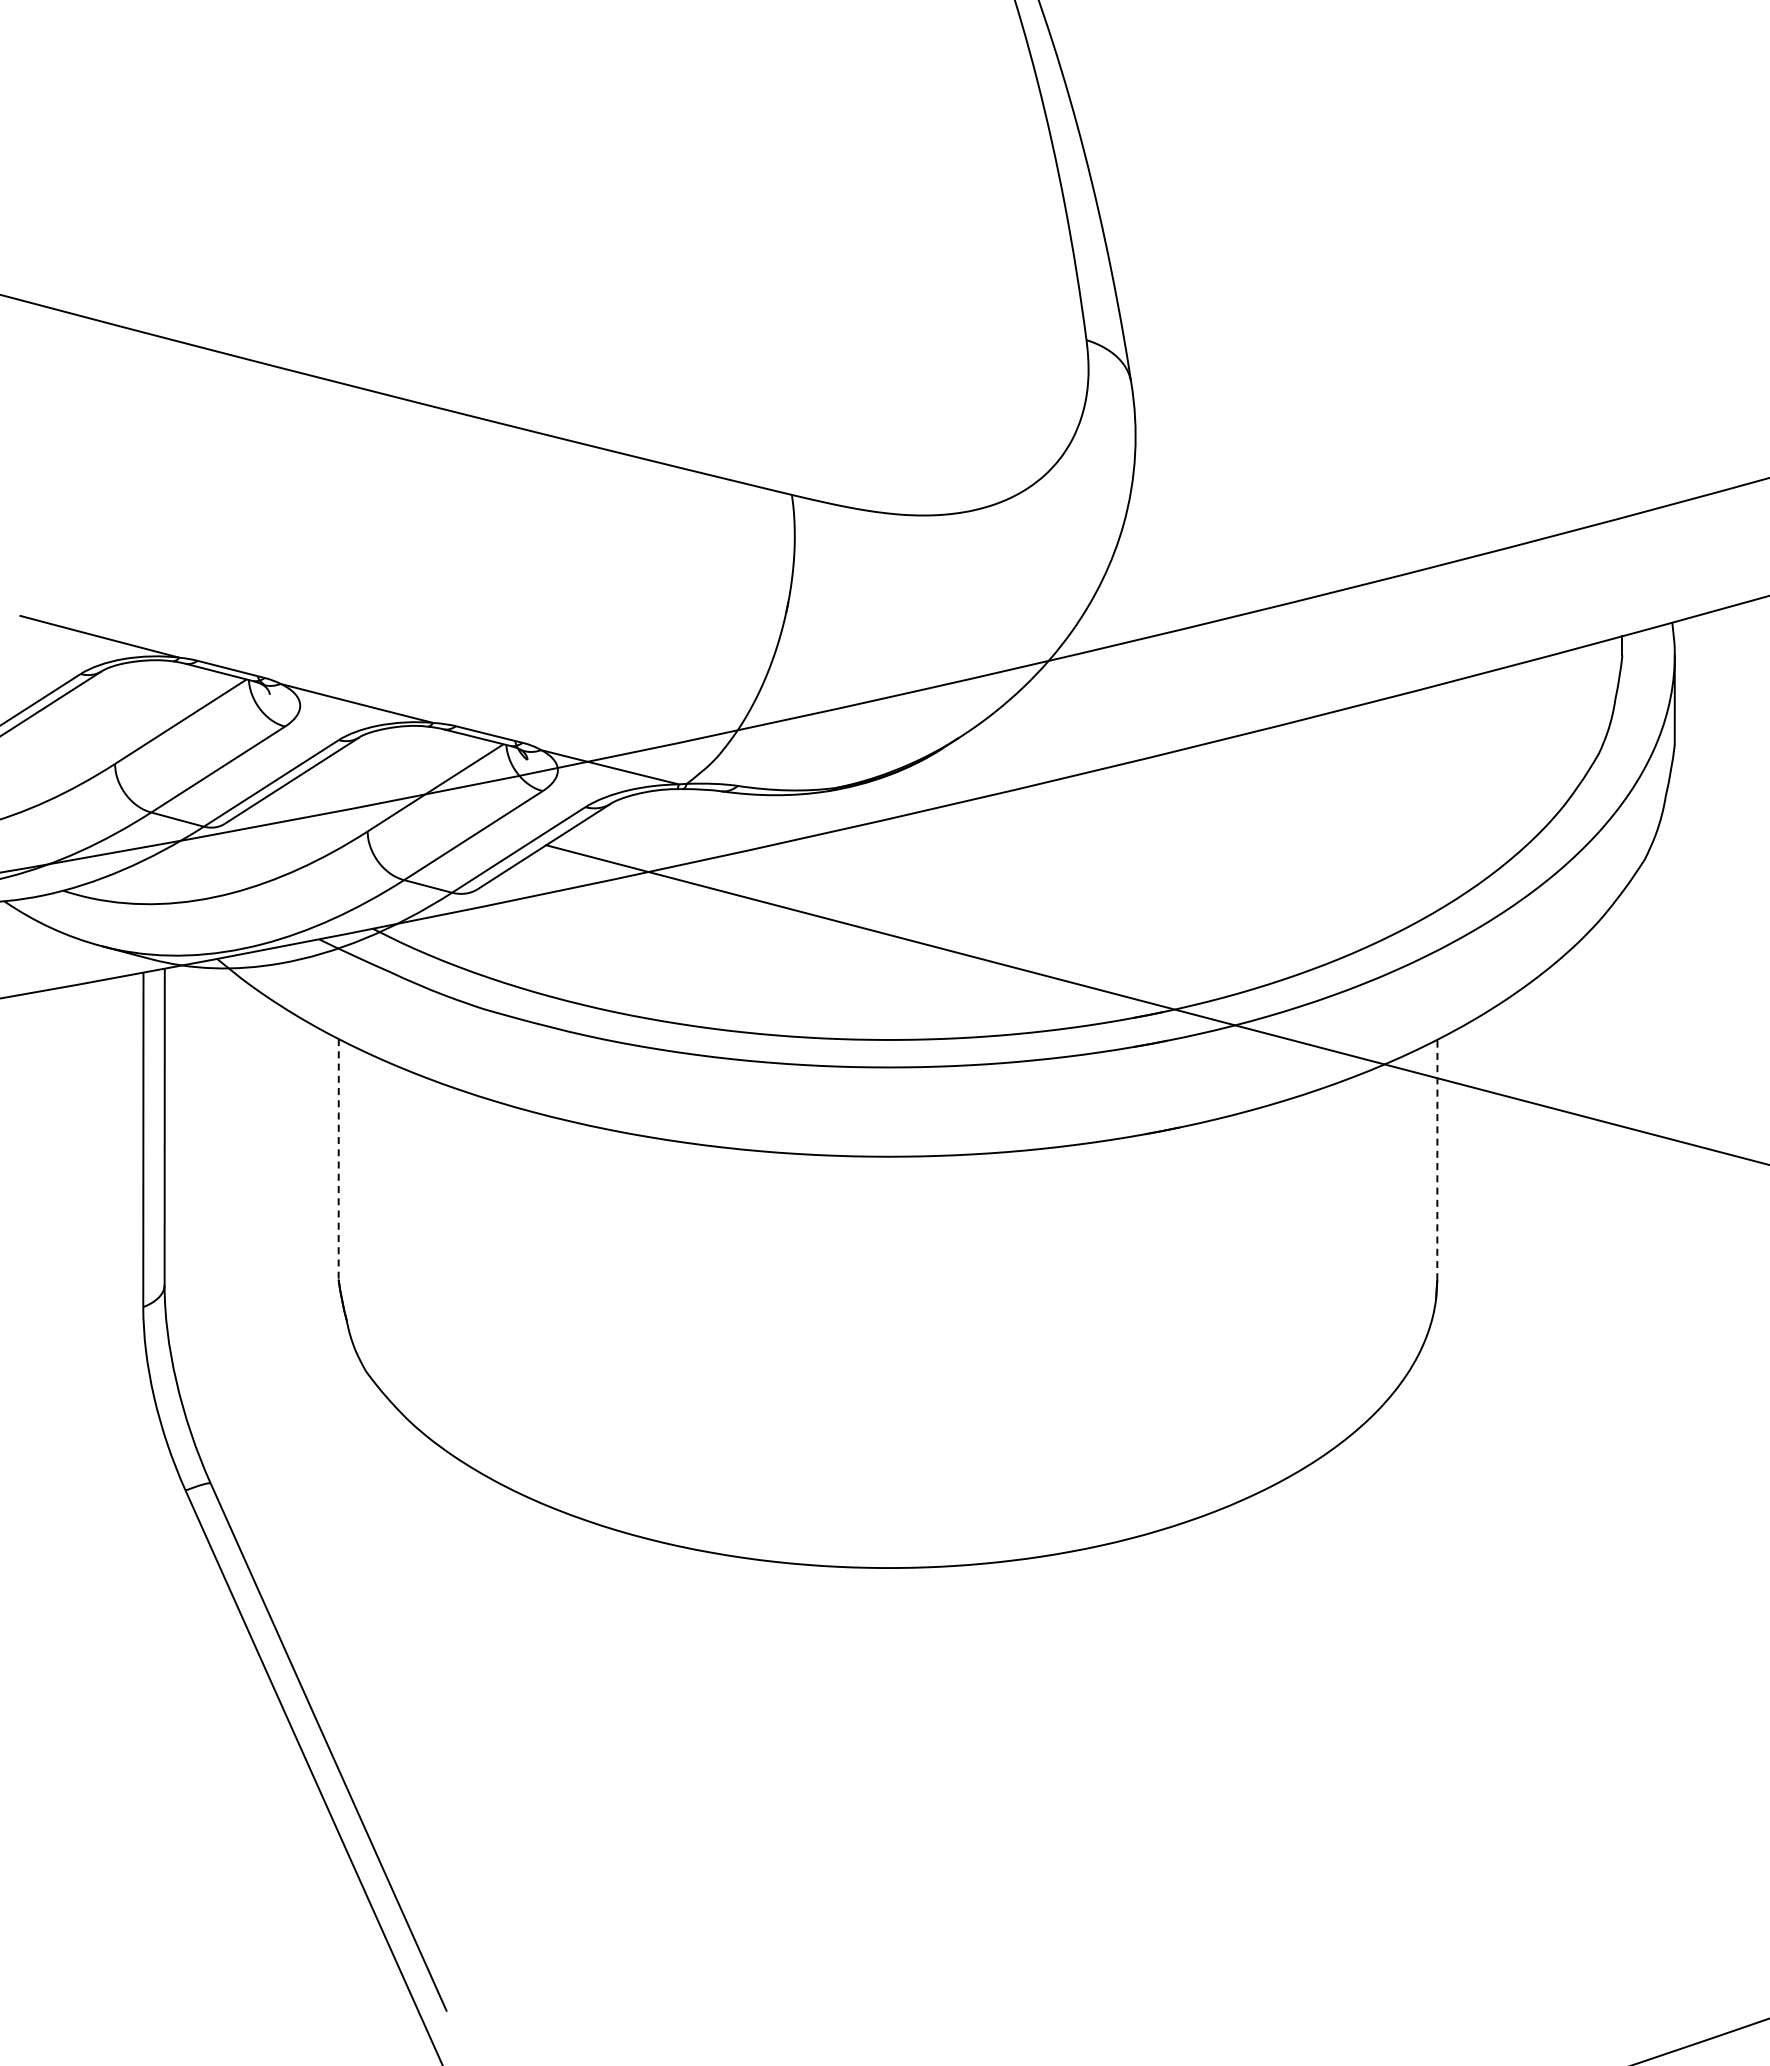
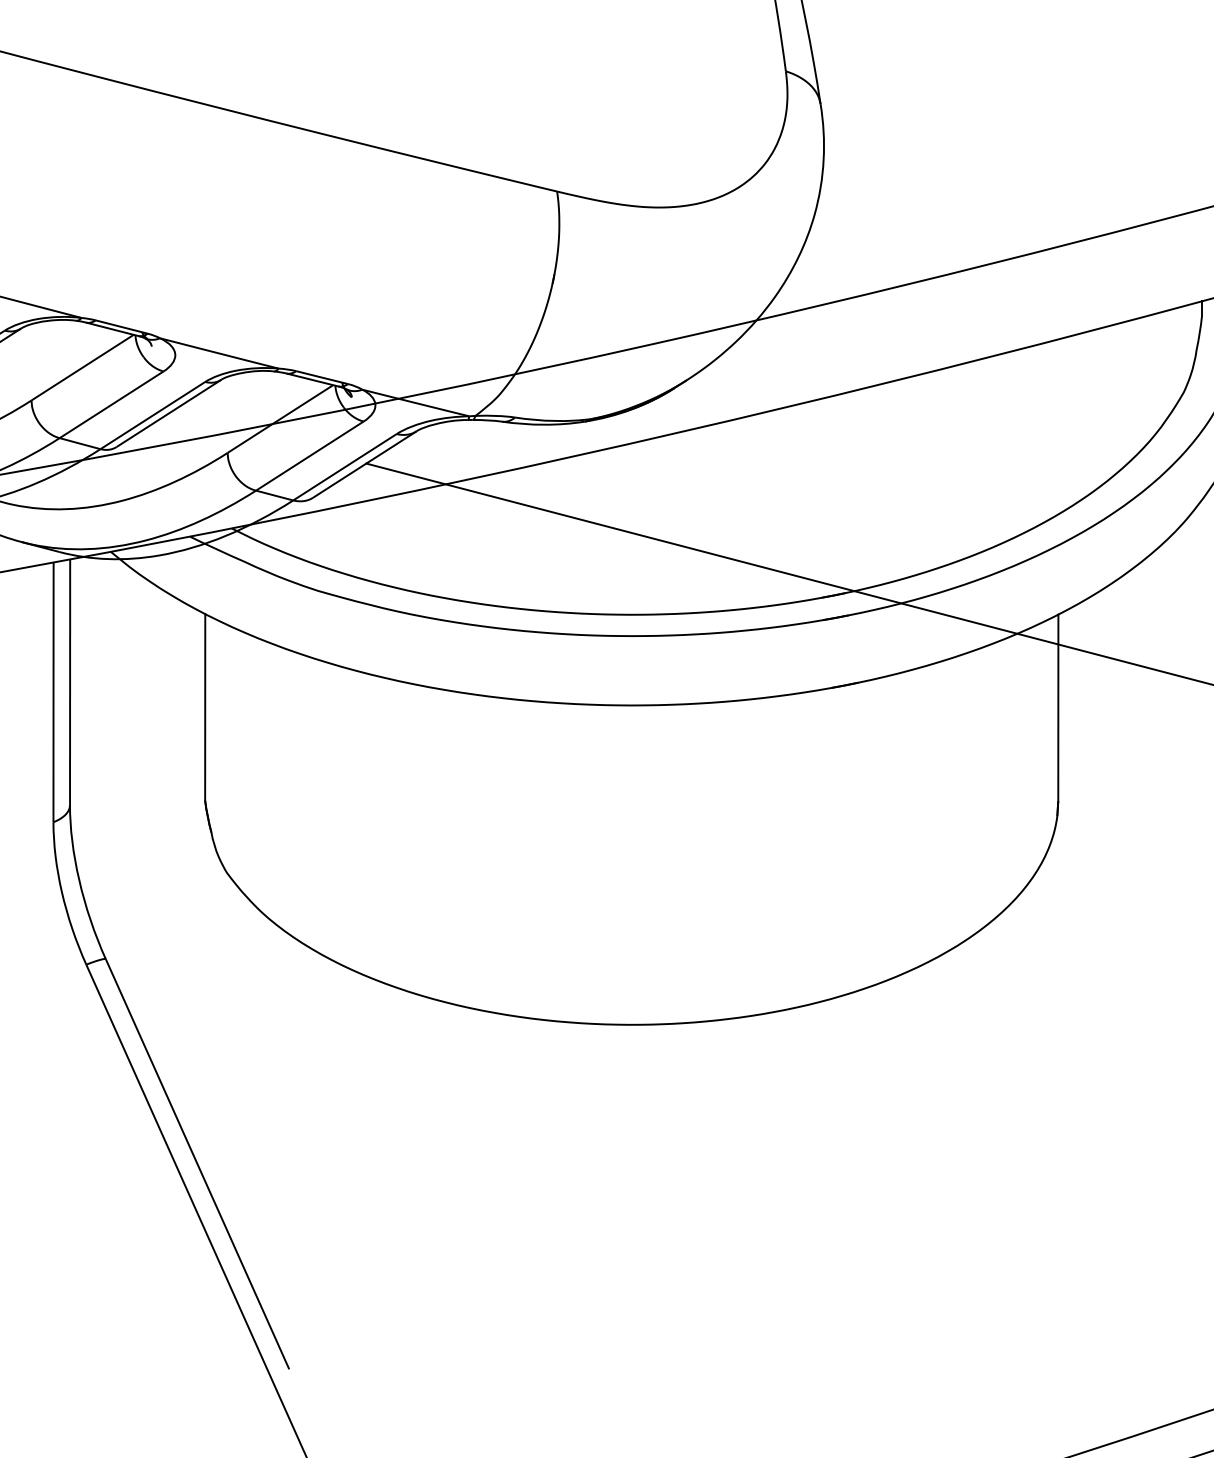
line: (338, 1159) -> (205, 707), dashed -> solid
line: (1437, 1159) -> (1058, 707), dashed -> solid

